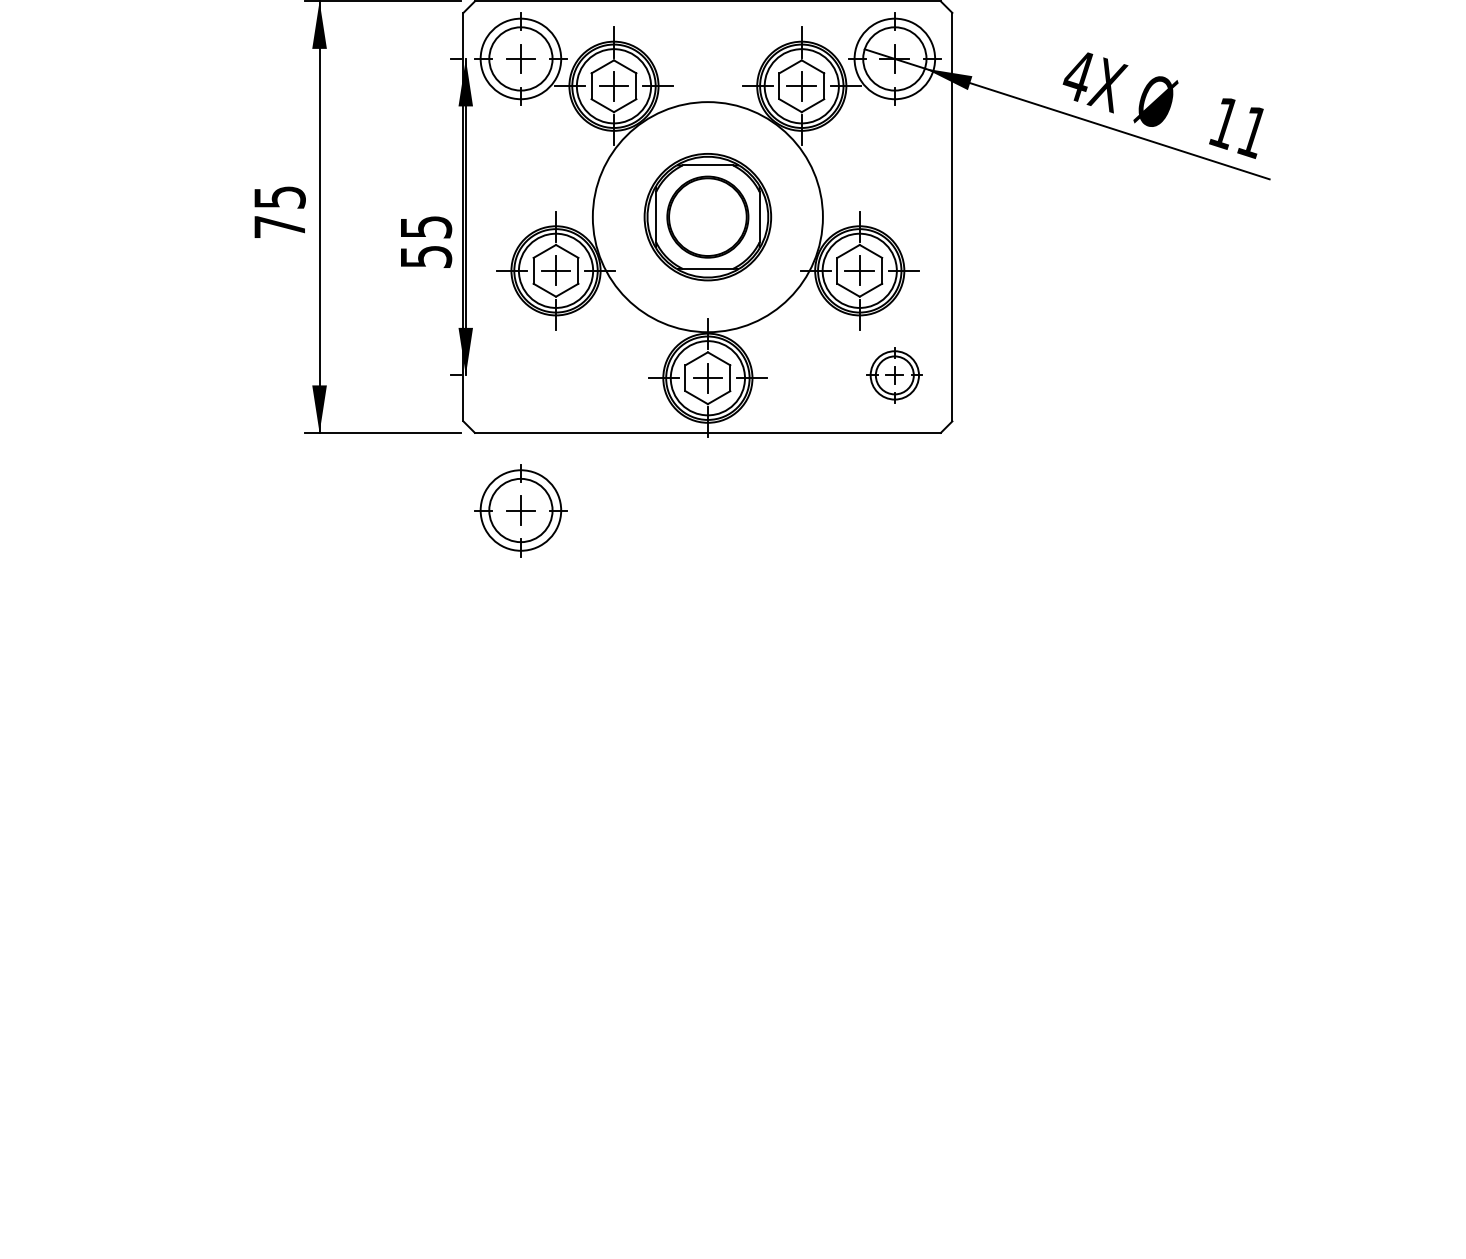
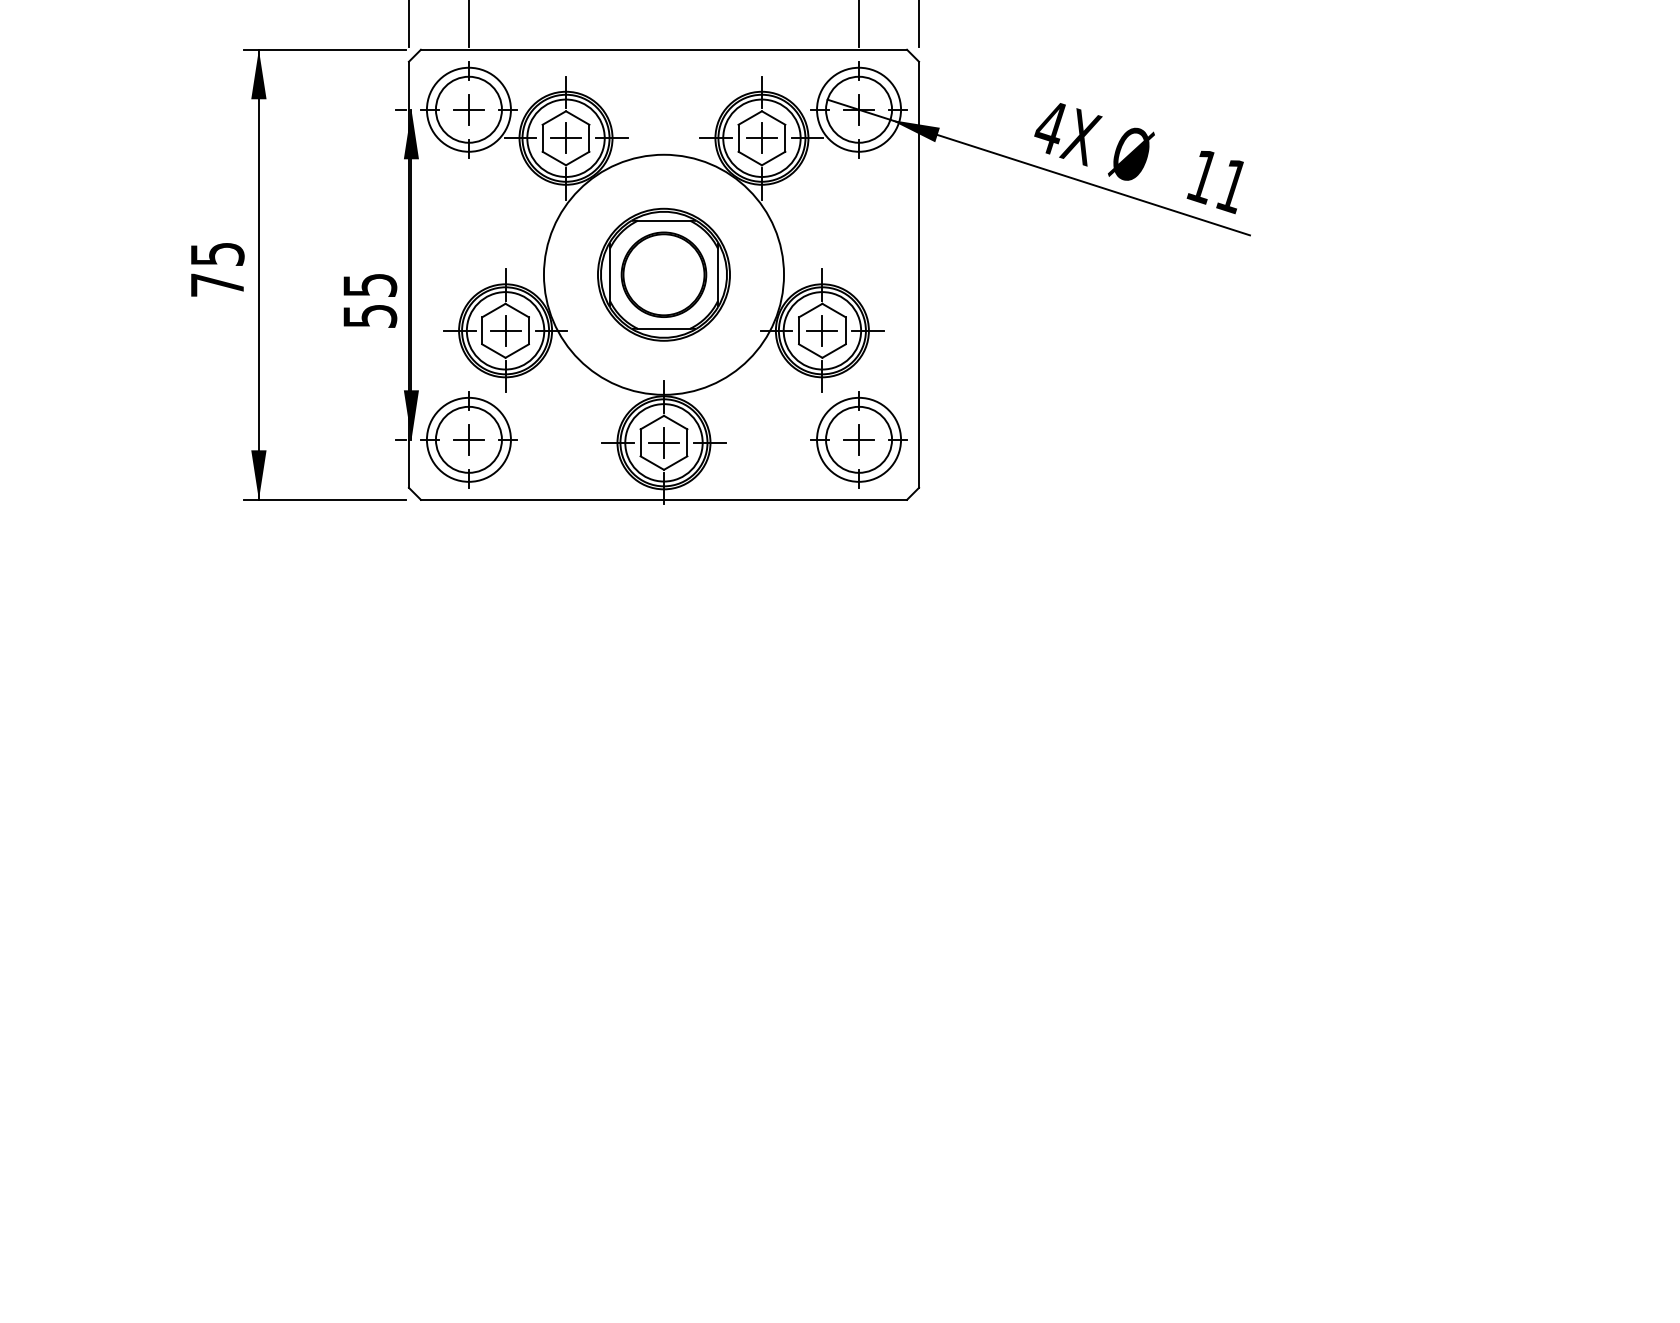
part: (894, 375) -> (858, 439), size x1.67
part: (520, 510) -> (468, 439), moved

